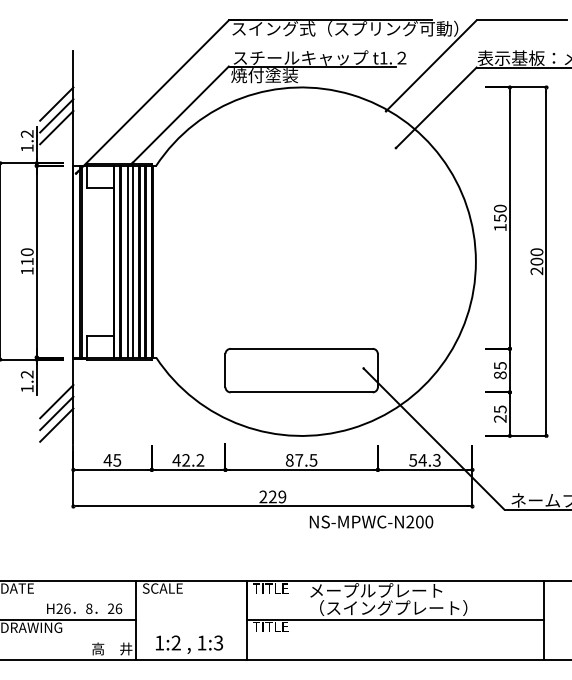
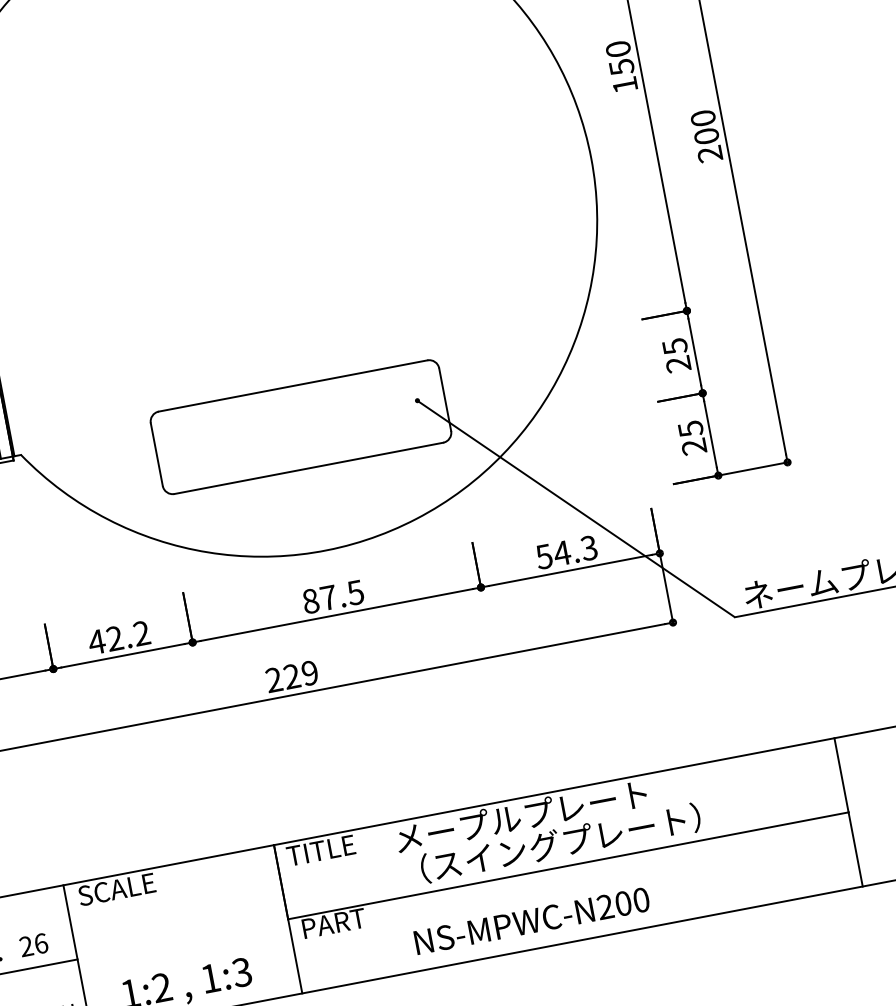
text: (500, 375) -> (678, 364), 85 -> 25
text: (371, 521) -> (531, 920), moved
text: (270, 626) -> (334, 922), TITLE -> PART

